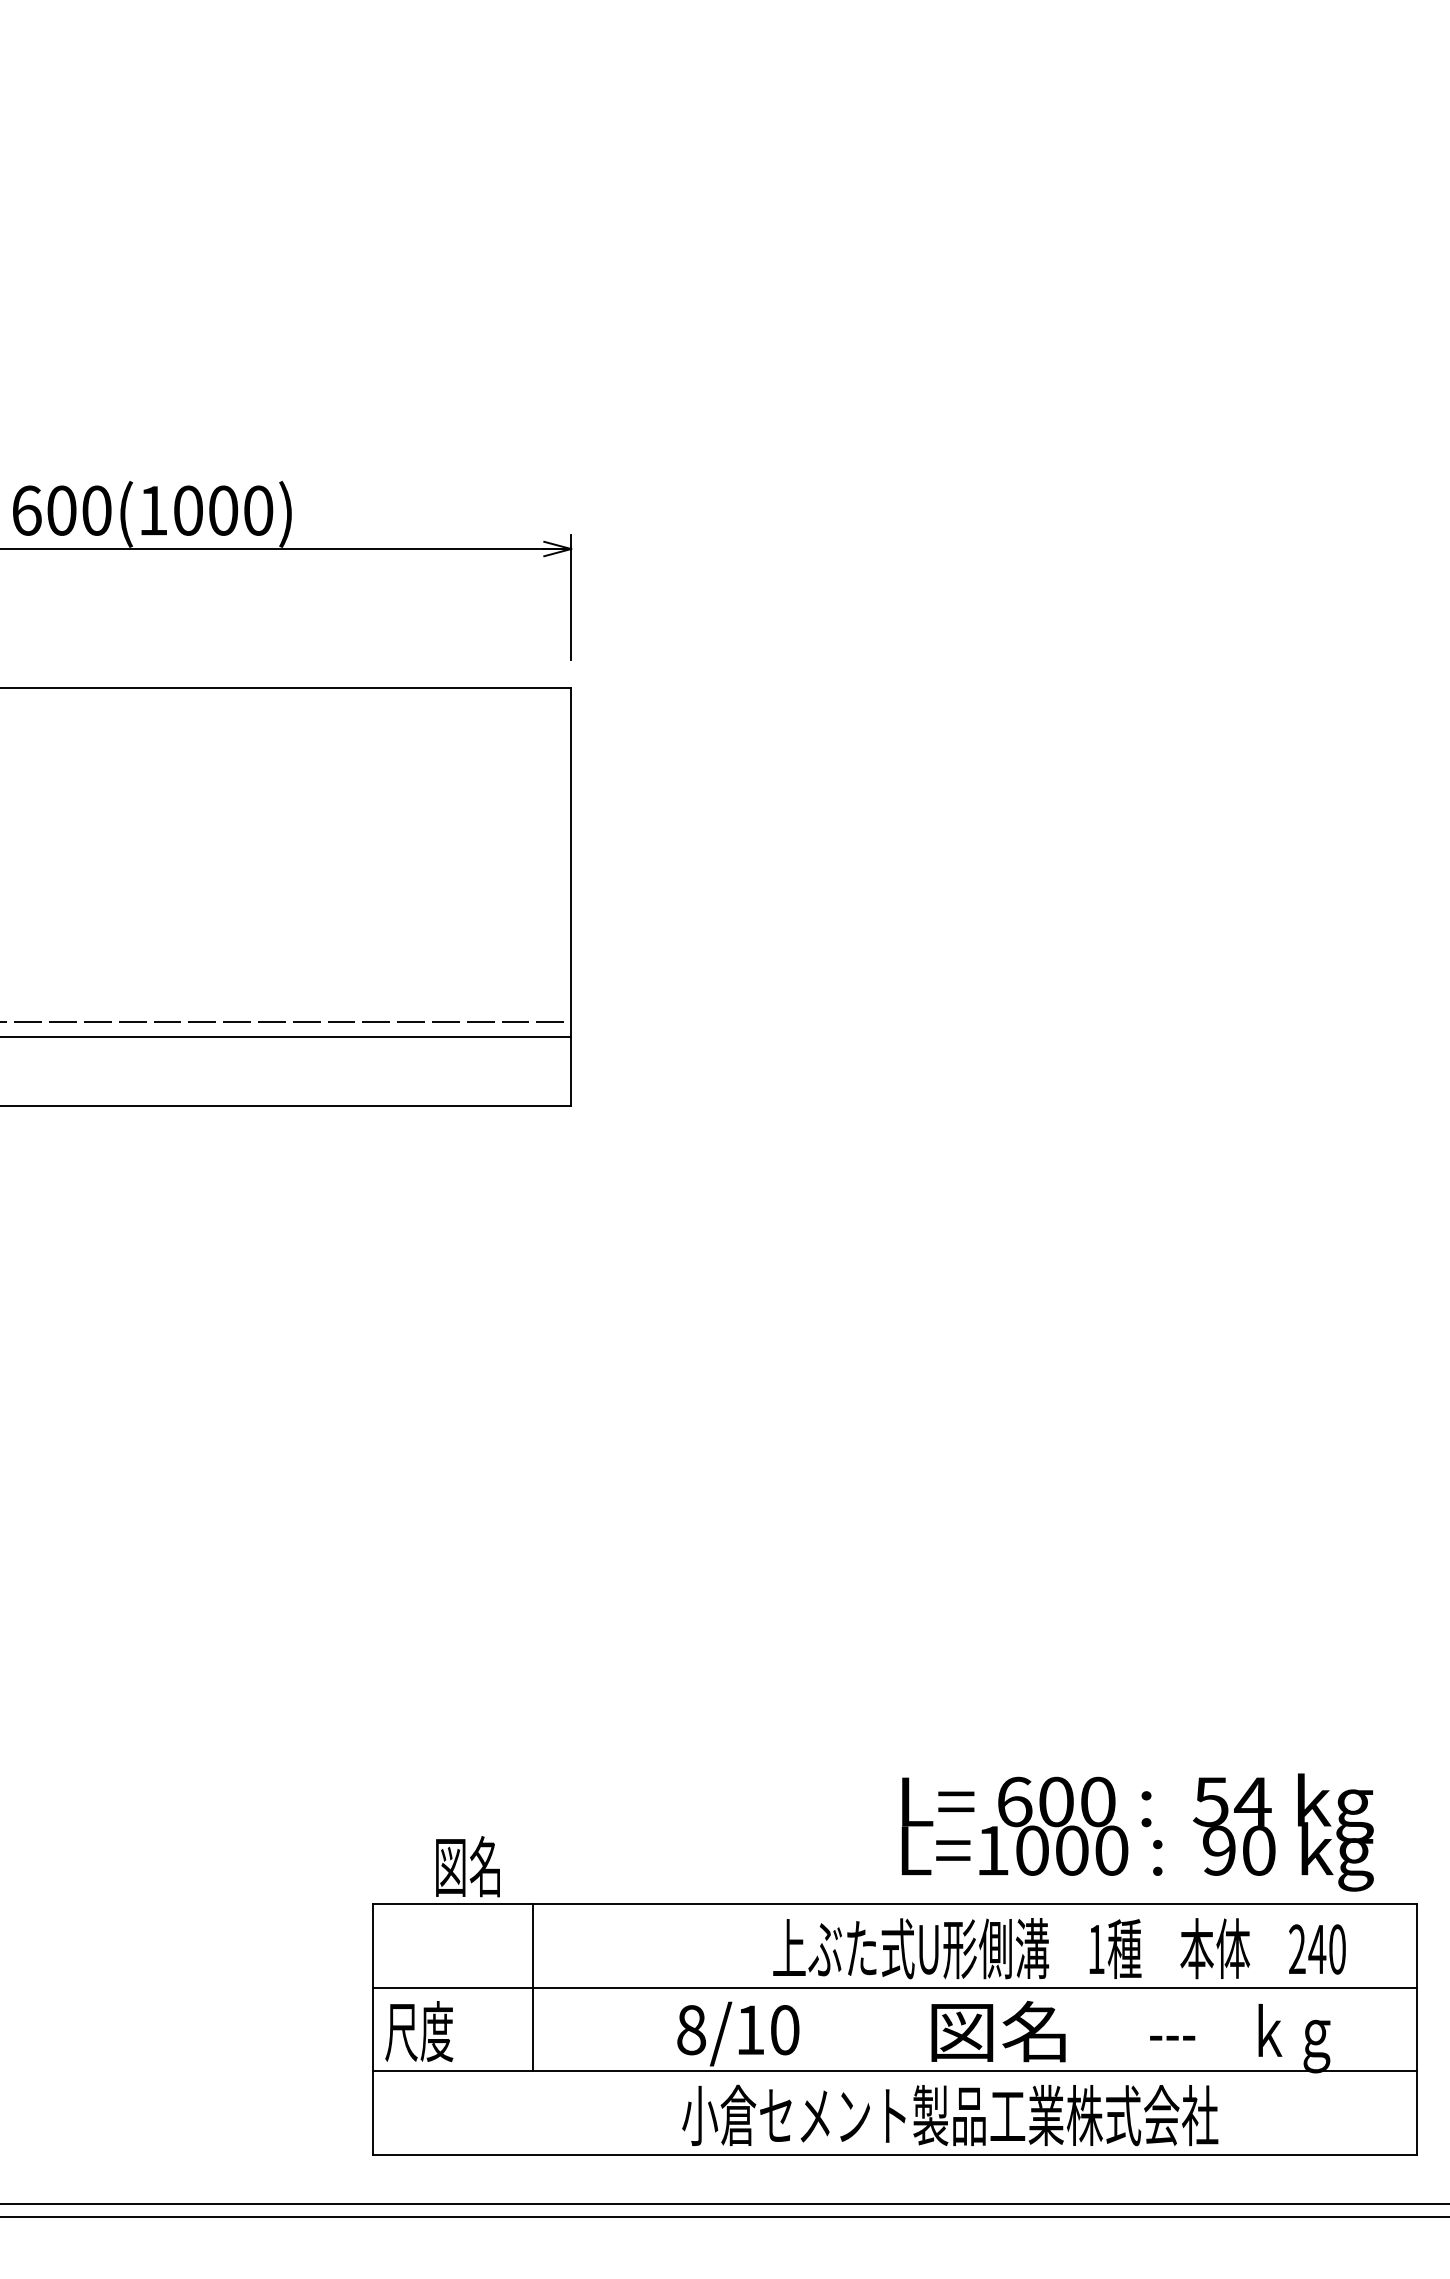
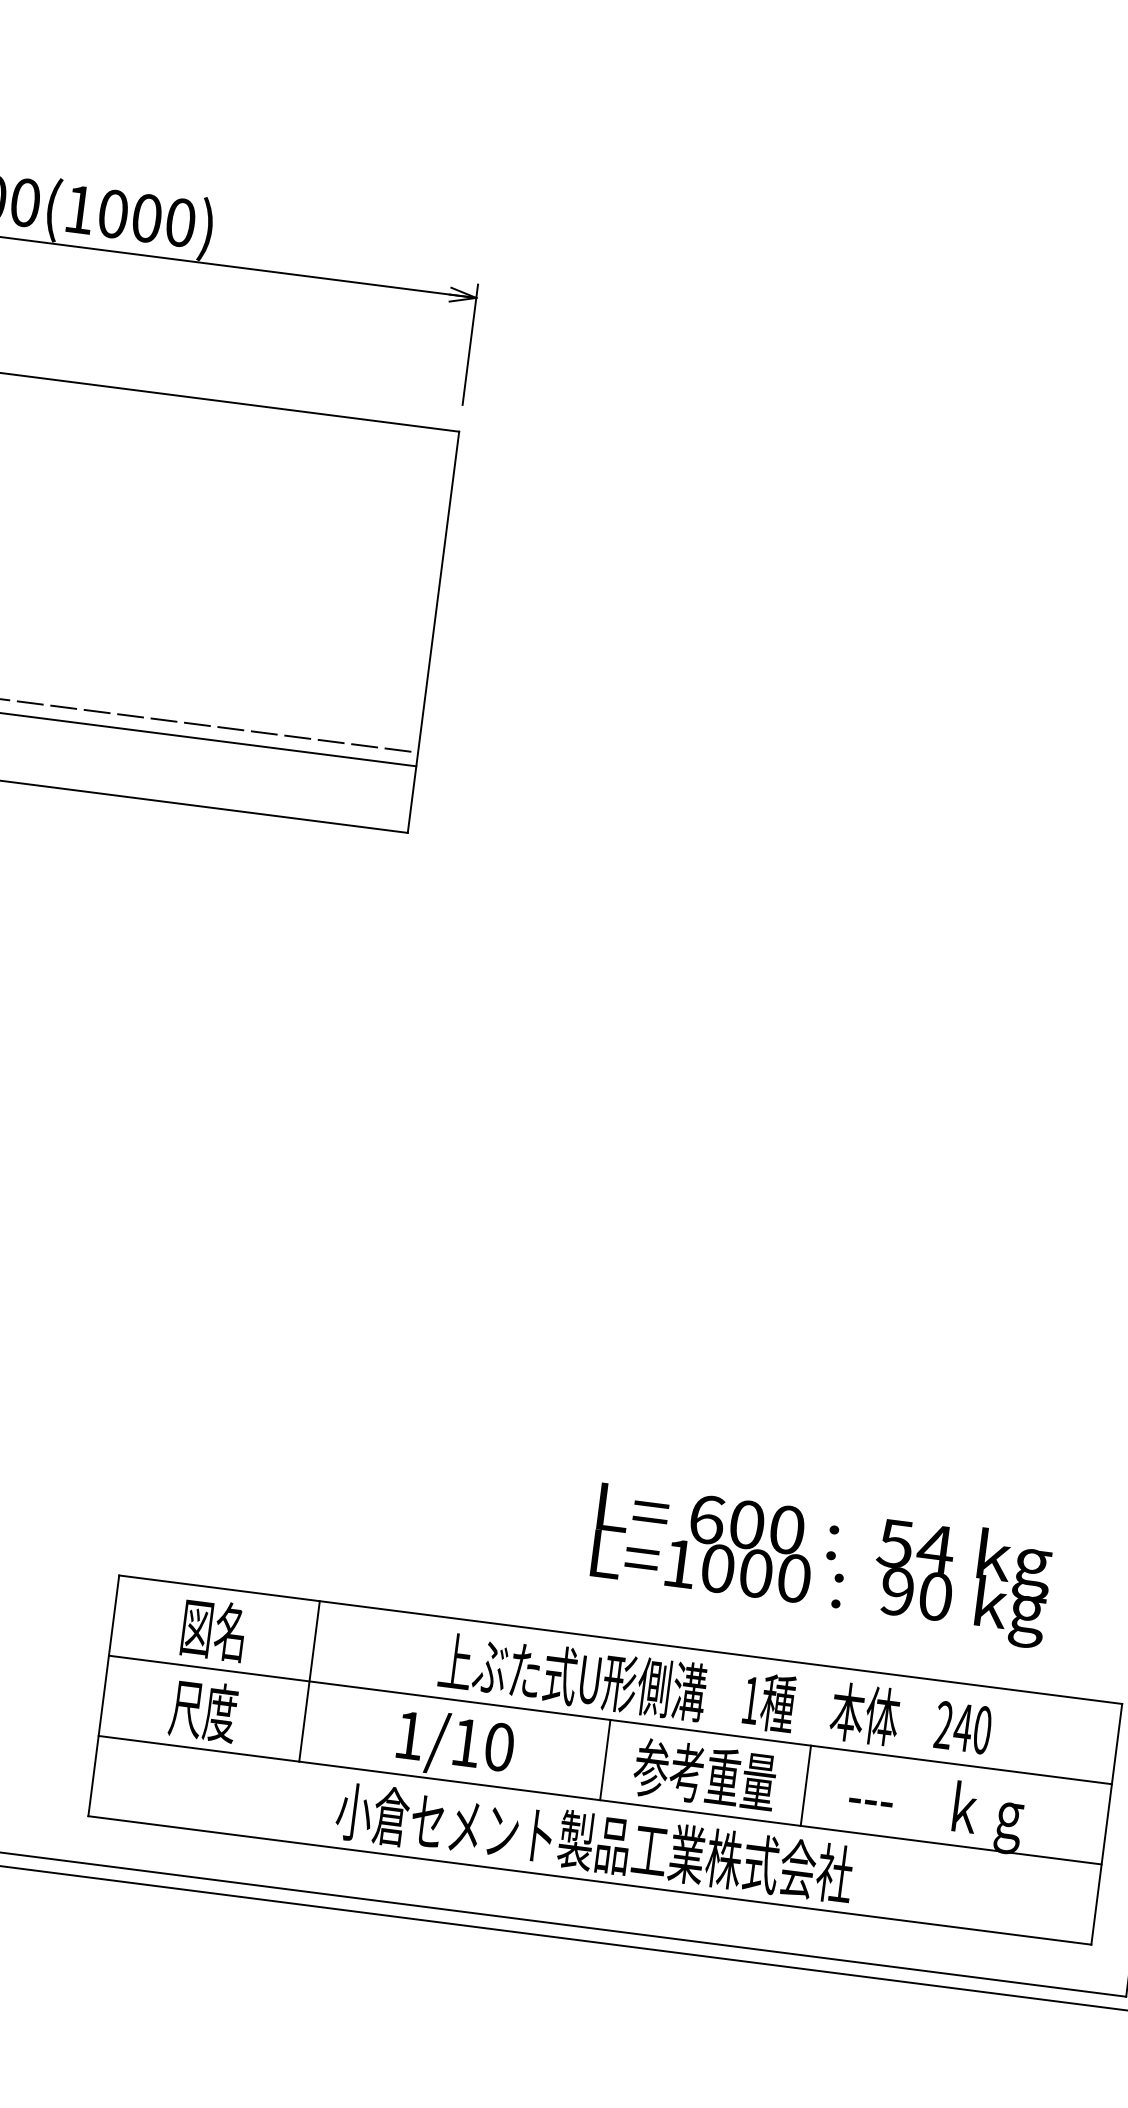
text: (1137, 1832) -> (821, 1564), moved
text: (467, 1866) -> (213, 1629), moved
text: (1059, 1948) -> (715, 1695), moved
line: (532, 1987) -> (309, 1681), moved
line: (895, 2029) -> (605, 1760), added
line: (1103, 2029) -> (805, 1785), added
text: (691, 2030) -> (409, 1735), 8/10 -> 1/10
text: (419, 2031) -> (203, 1710), moved
text: (999, 2031) -> (705, 1774), 図名 -> 参考重量
text: (950, 2115) -> (595, 1842), moved

